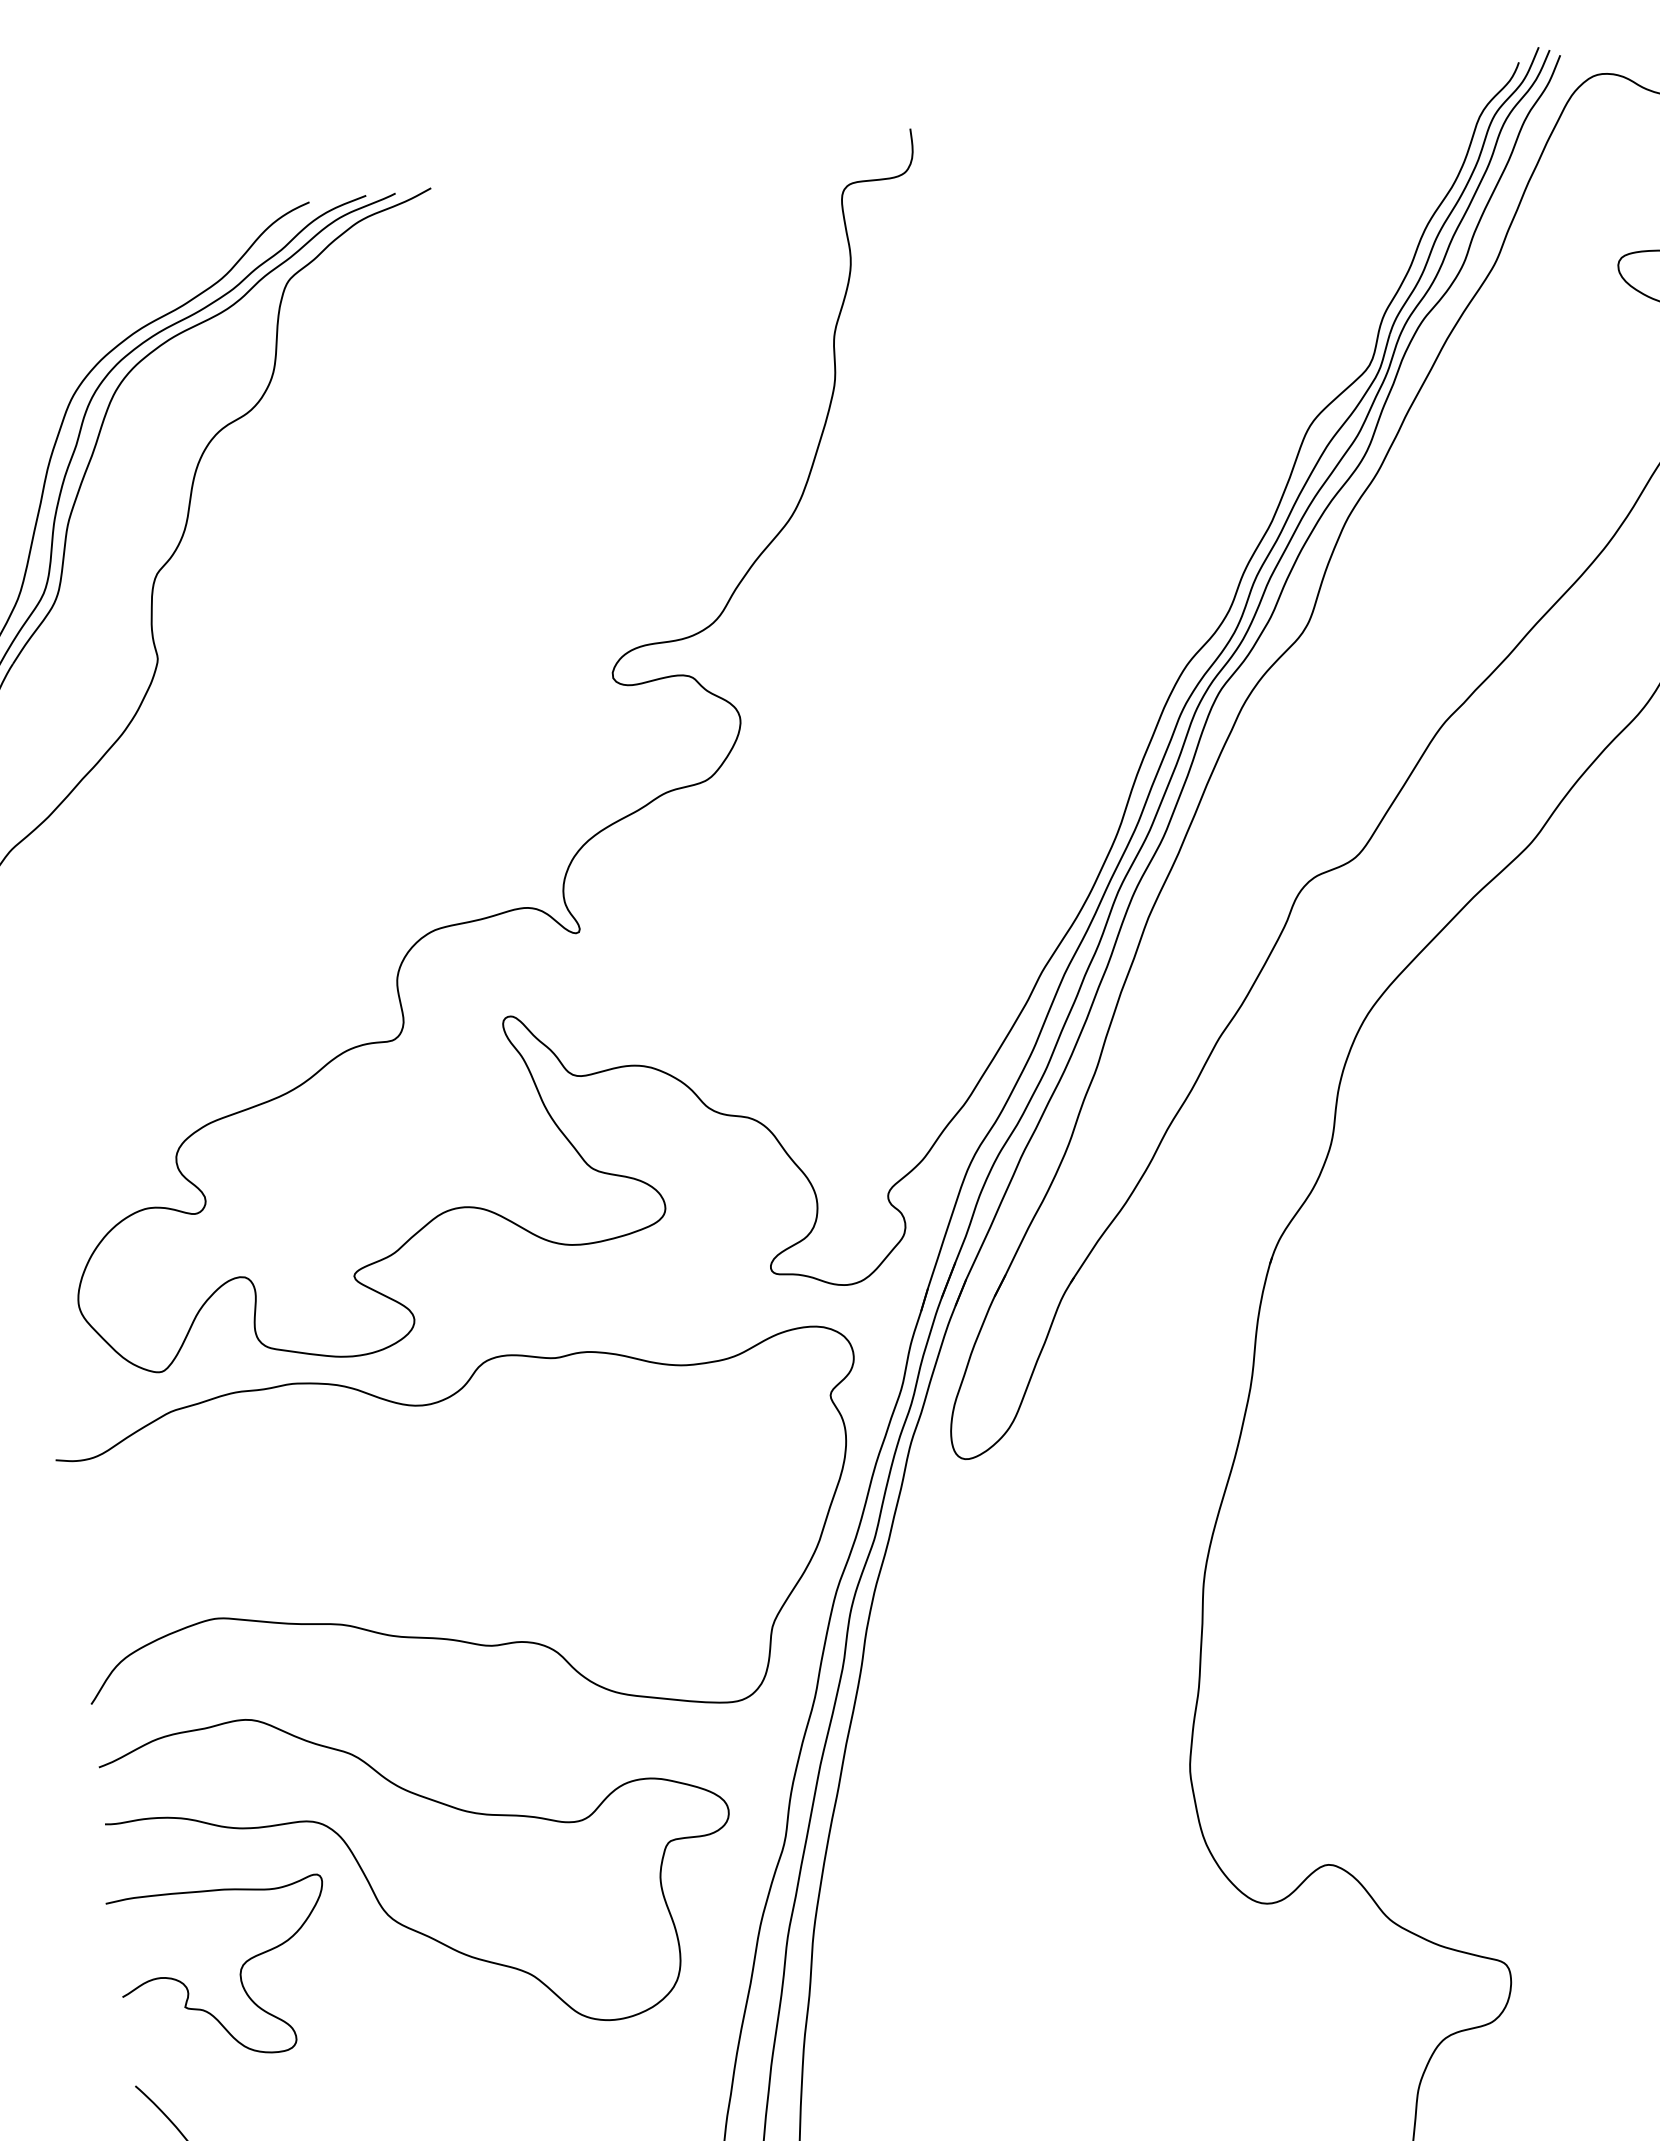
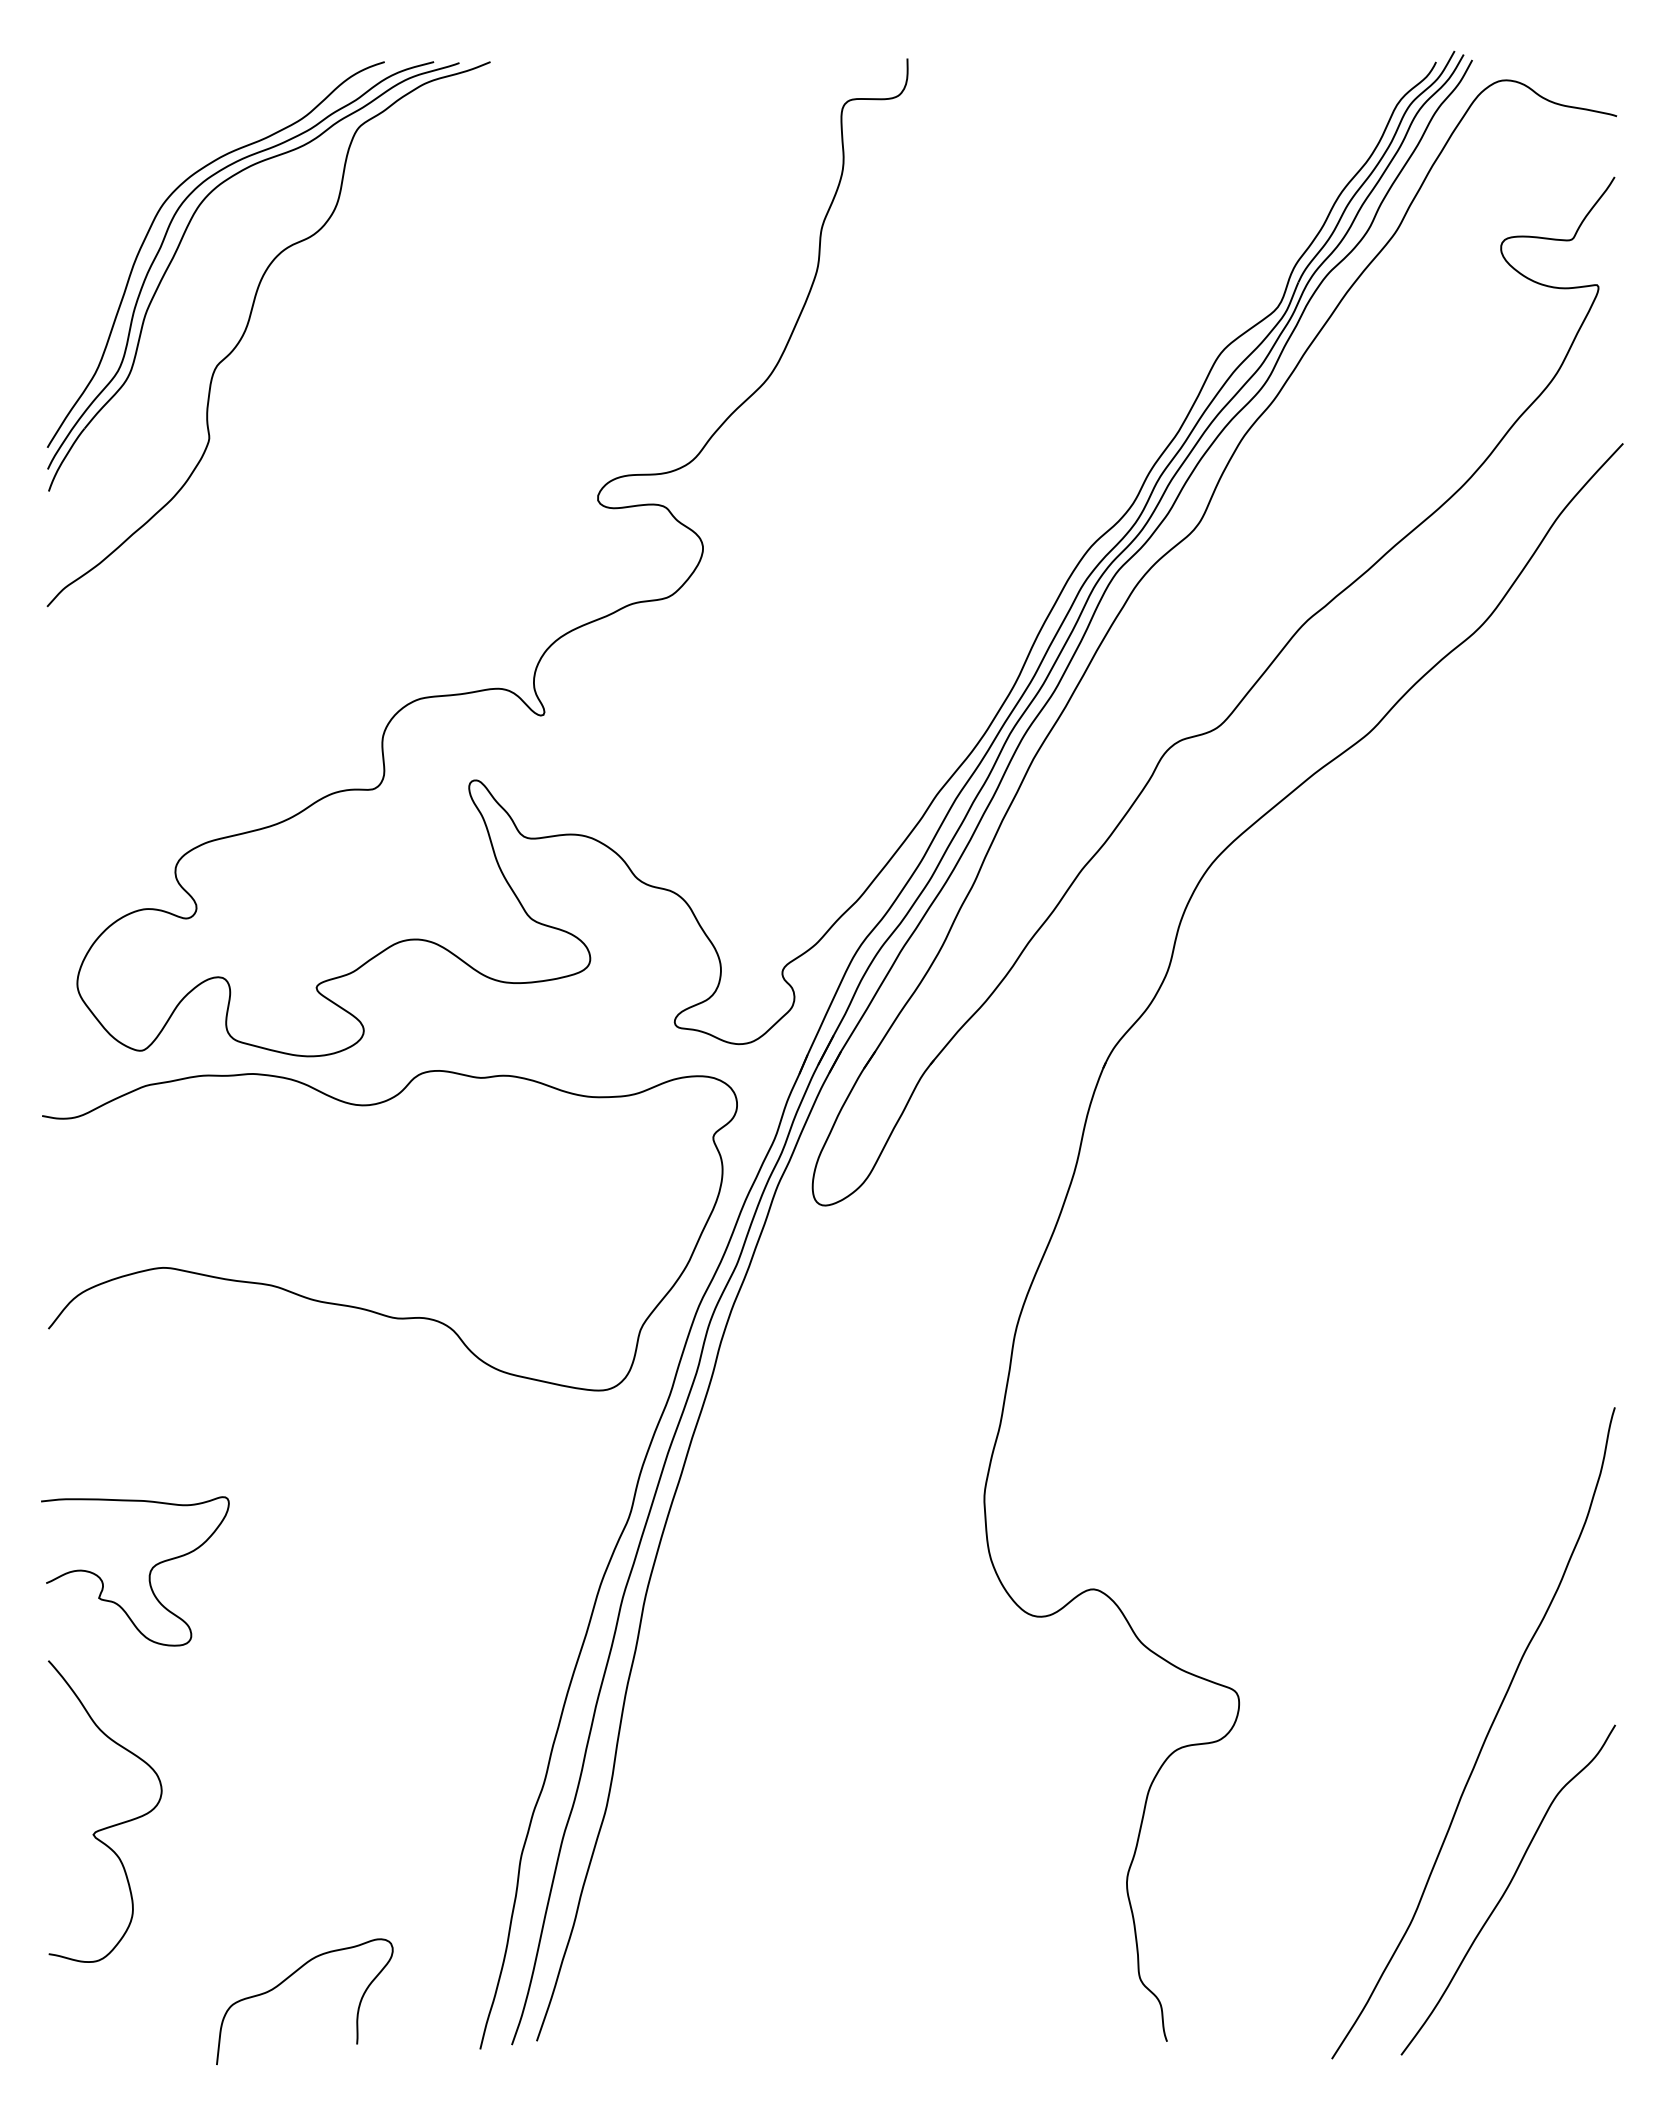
curve: (375, 1892) -> (273, 1518), removed

